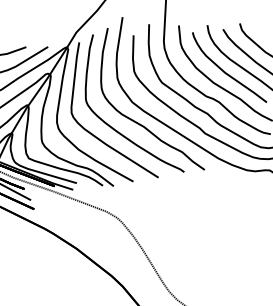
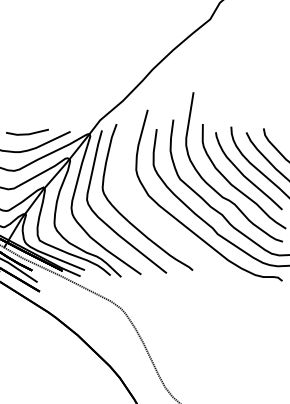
part: (137, 121) -> (151, 215), removed

